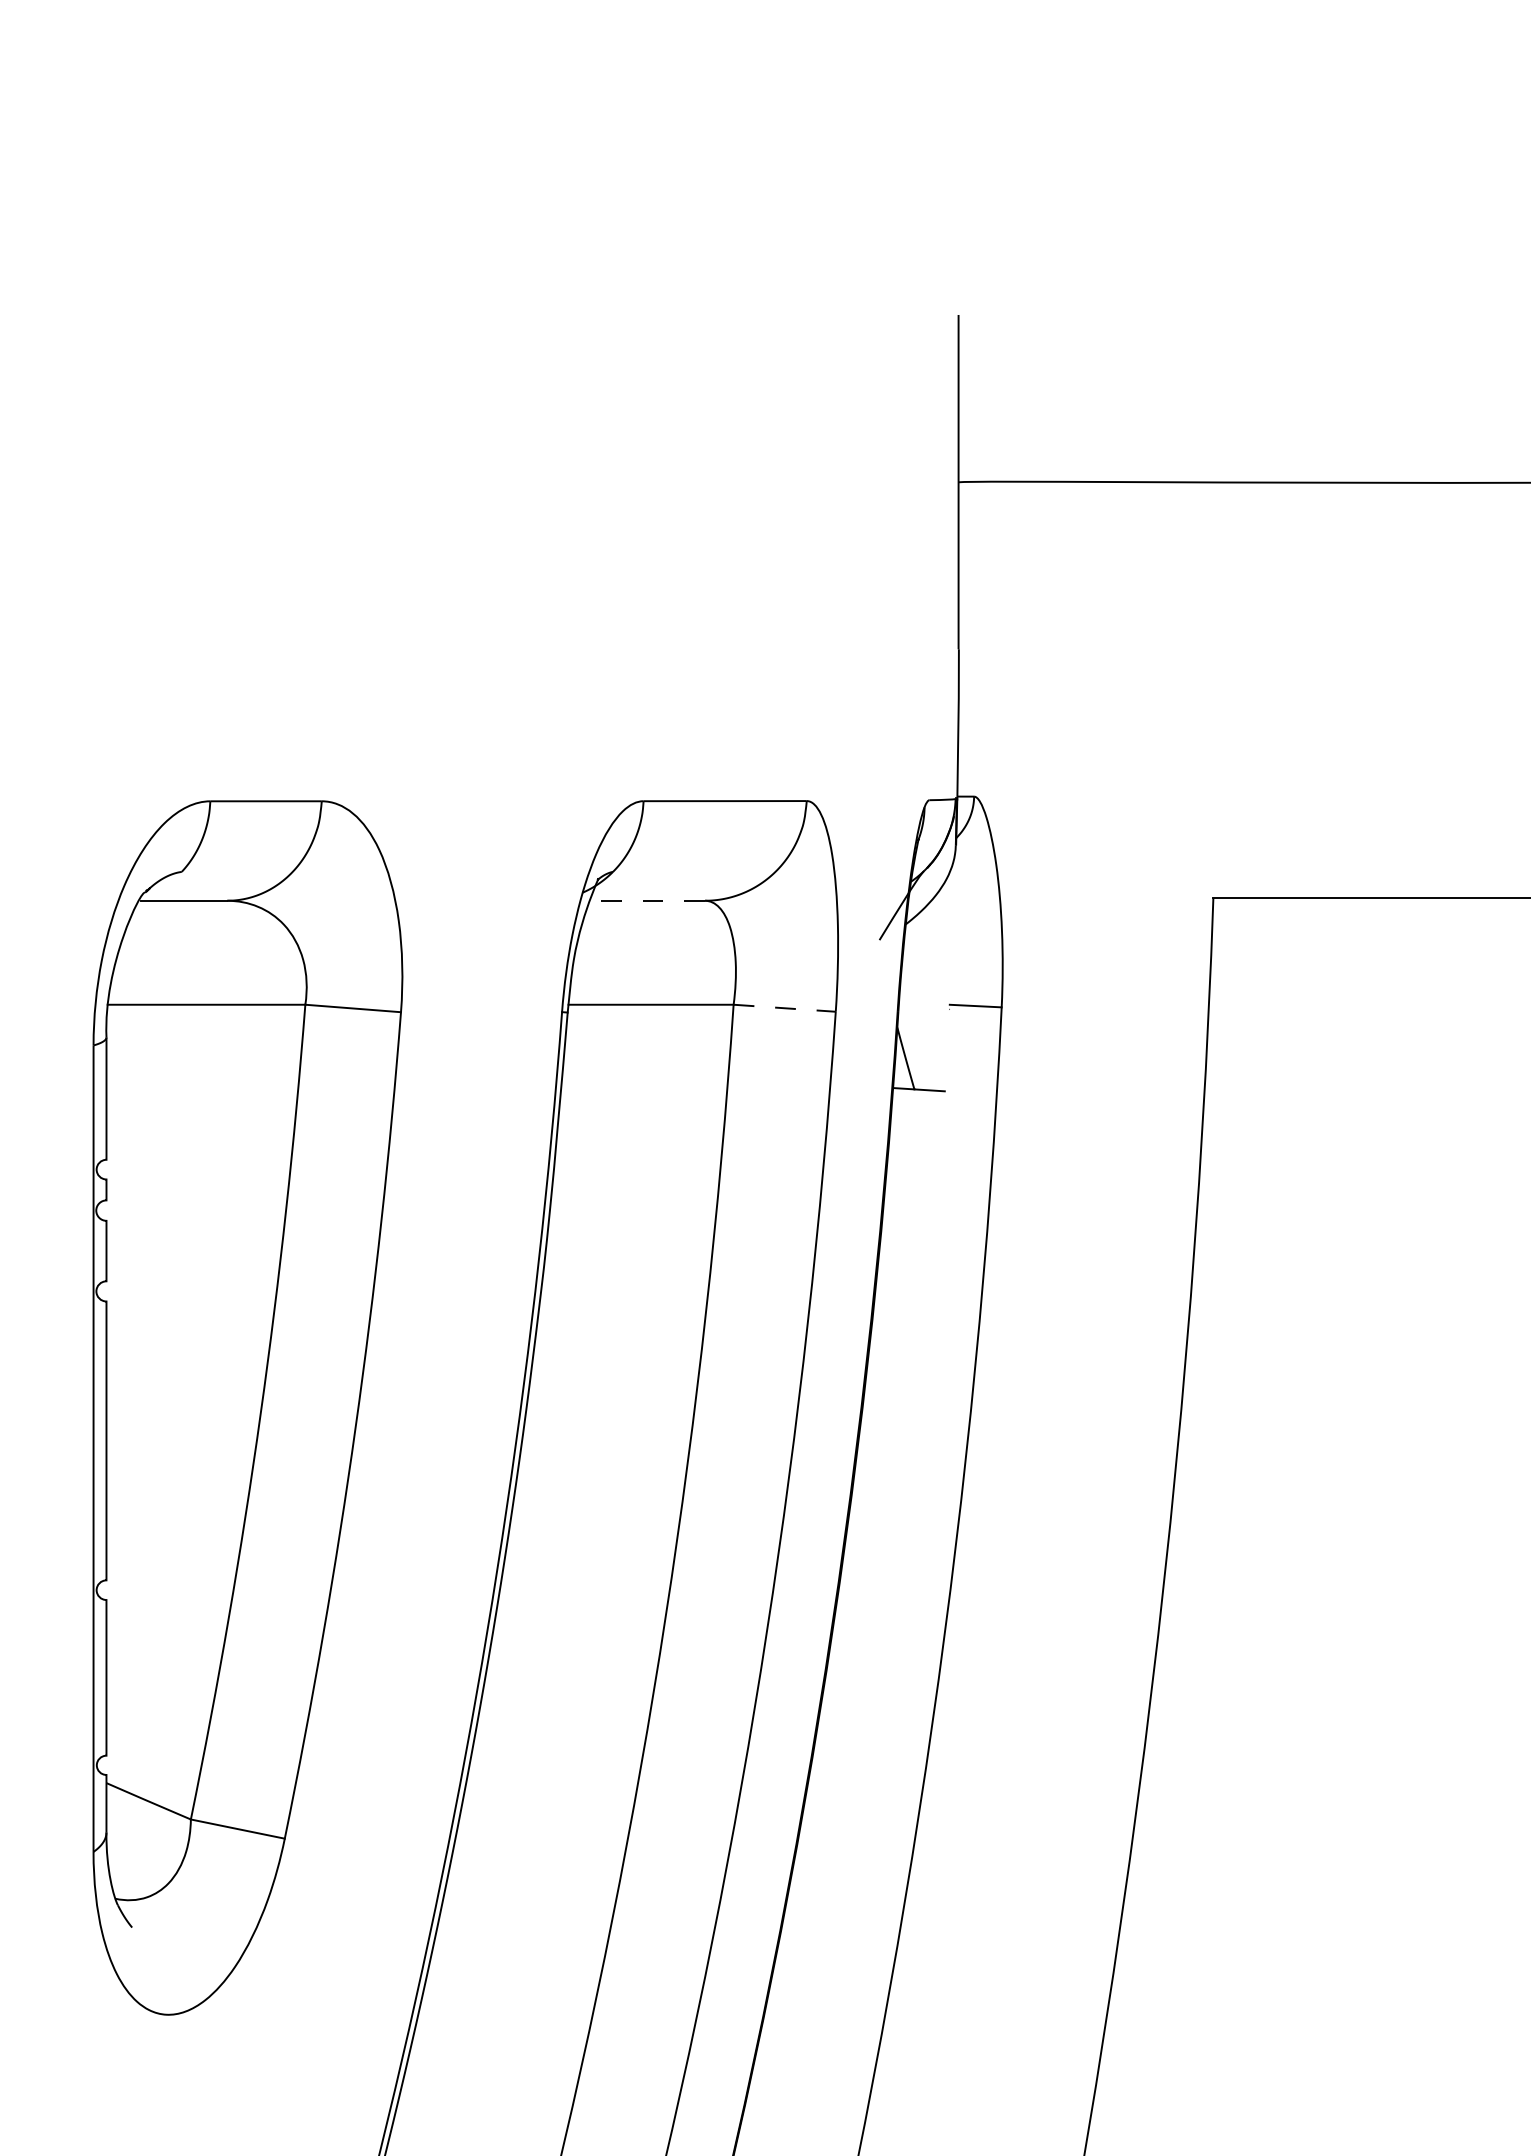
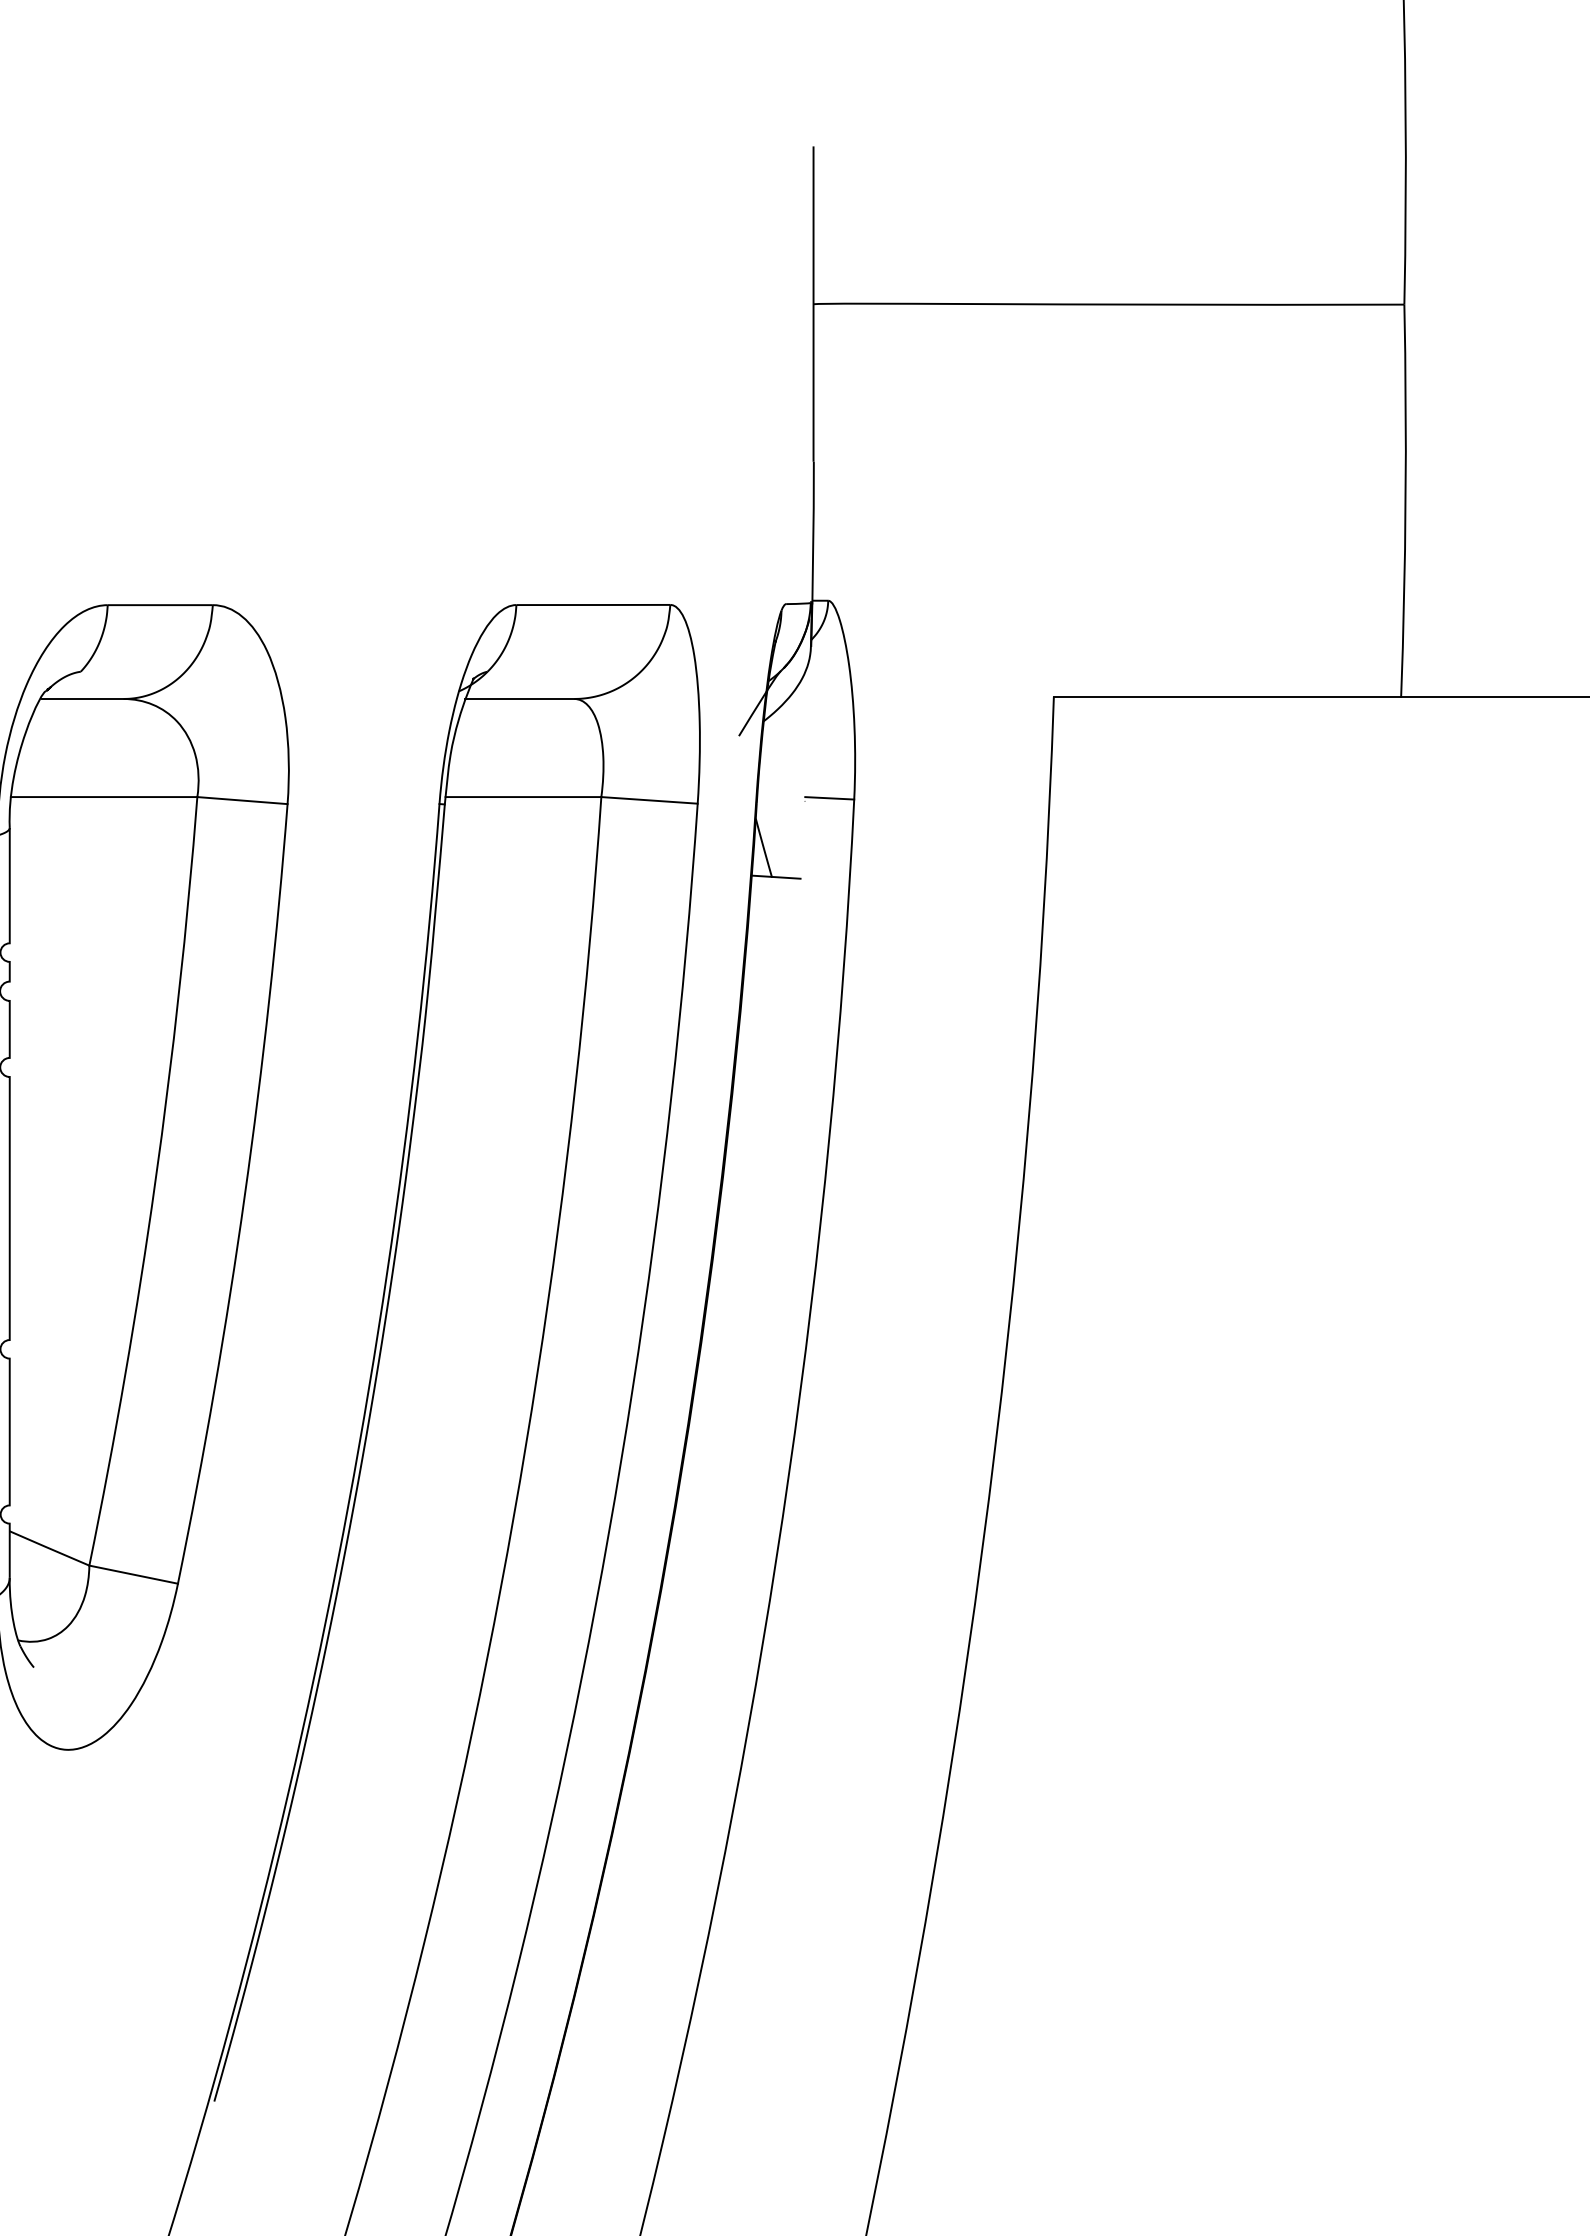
line: (646, 900) -> (519, 698), dashed -> solid
line: (785, 1008) -> (650, 800), dashed -> solid

